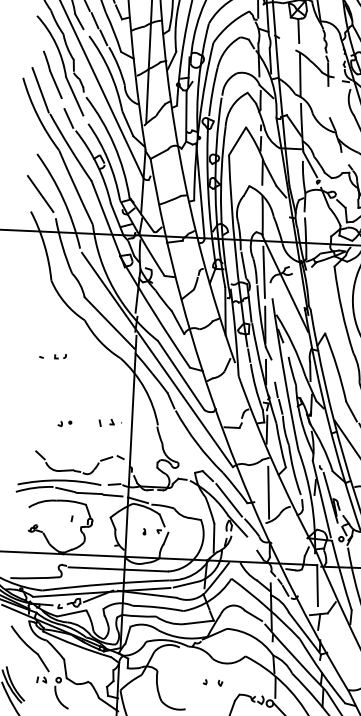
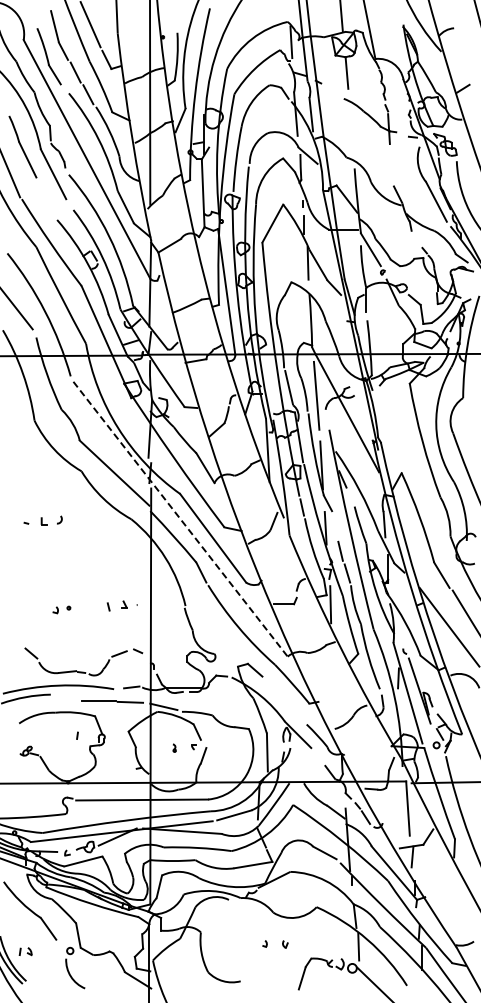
line: (300, 75) -> (351, 131), removed
line: (68, 117) -> (46, 203), removed
part: (60, 356) -> (51, 520), size x1.4
line: (157, 360) -> (180, 519), solid -> dashed
line: (65, 489) -> (66, 697), removed
line: (268, 492) -> (336, 687), removed
line: (228, 499) -> (284, 700), removed
part: (41, 679) -> (25, 951), moved

